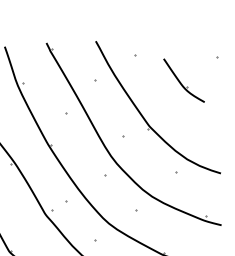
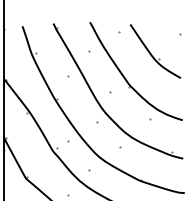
part: (184, 80) -> (155, 51), size x1.67

